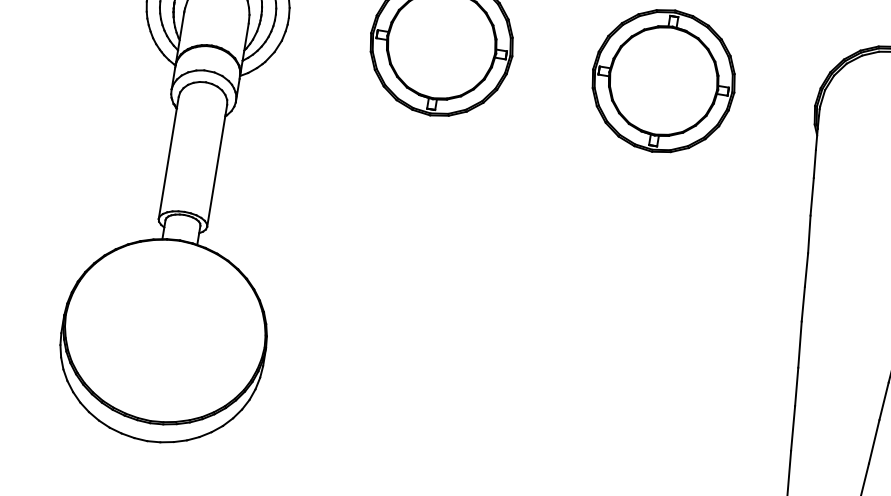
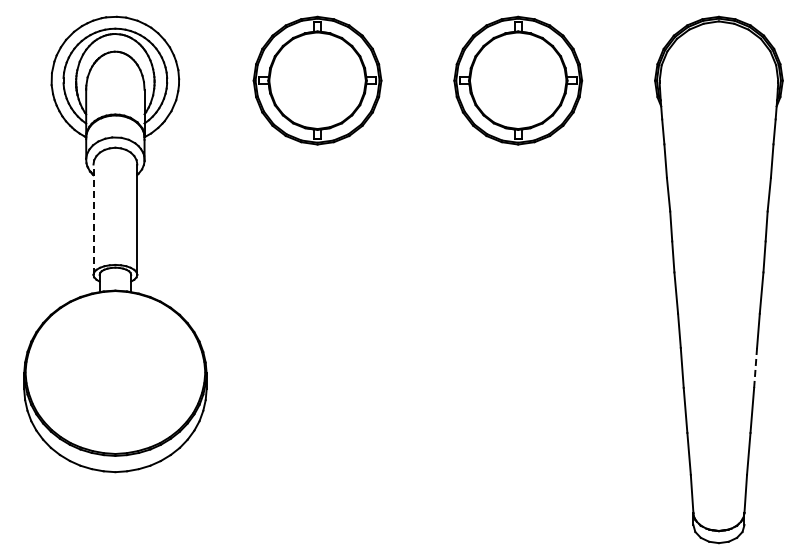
line: (168, 157) -> (93, 219), solid -> dashed
line: (874, 441) -> (755, 367), solid -> dashed

